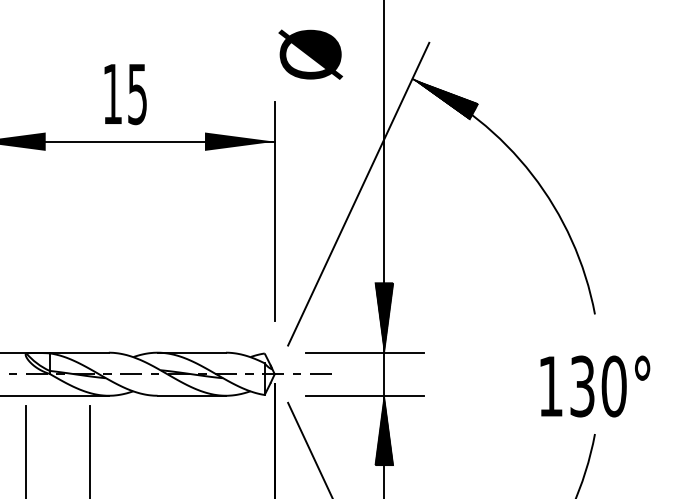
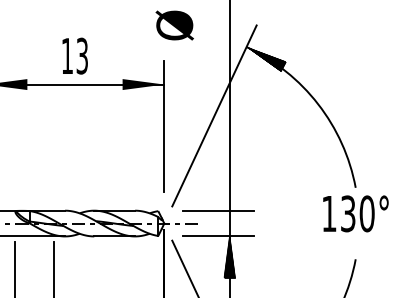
text: (310, 54) -> (174, 25), moved
text: (137, 93) -> (82, 55), 15 -> 13
hatch: (383, 317) -> (229, 189), removed
text: (594, 385) -> (355, 213), moved

